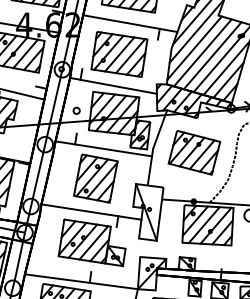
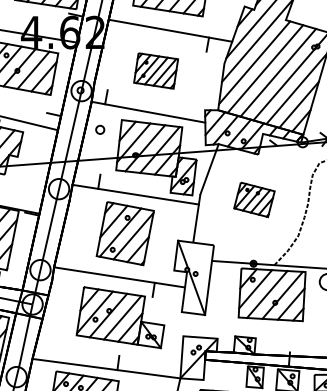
part: (118, 54) -> (155, 70), size x0.6
part: (76, 110) -> (100, 129), moved
part: (194, 152) -> (254, 199), size x0.6

